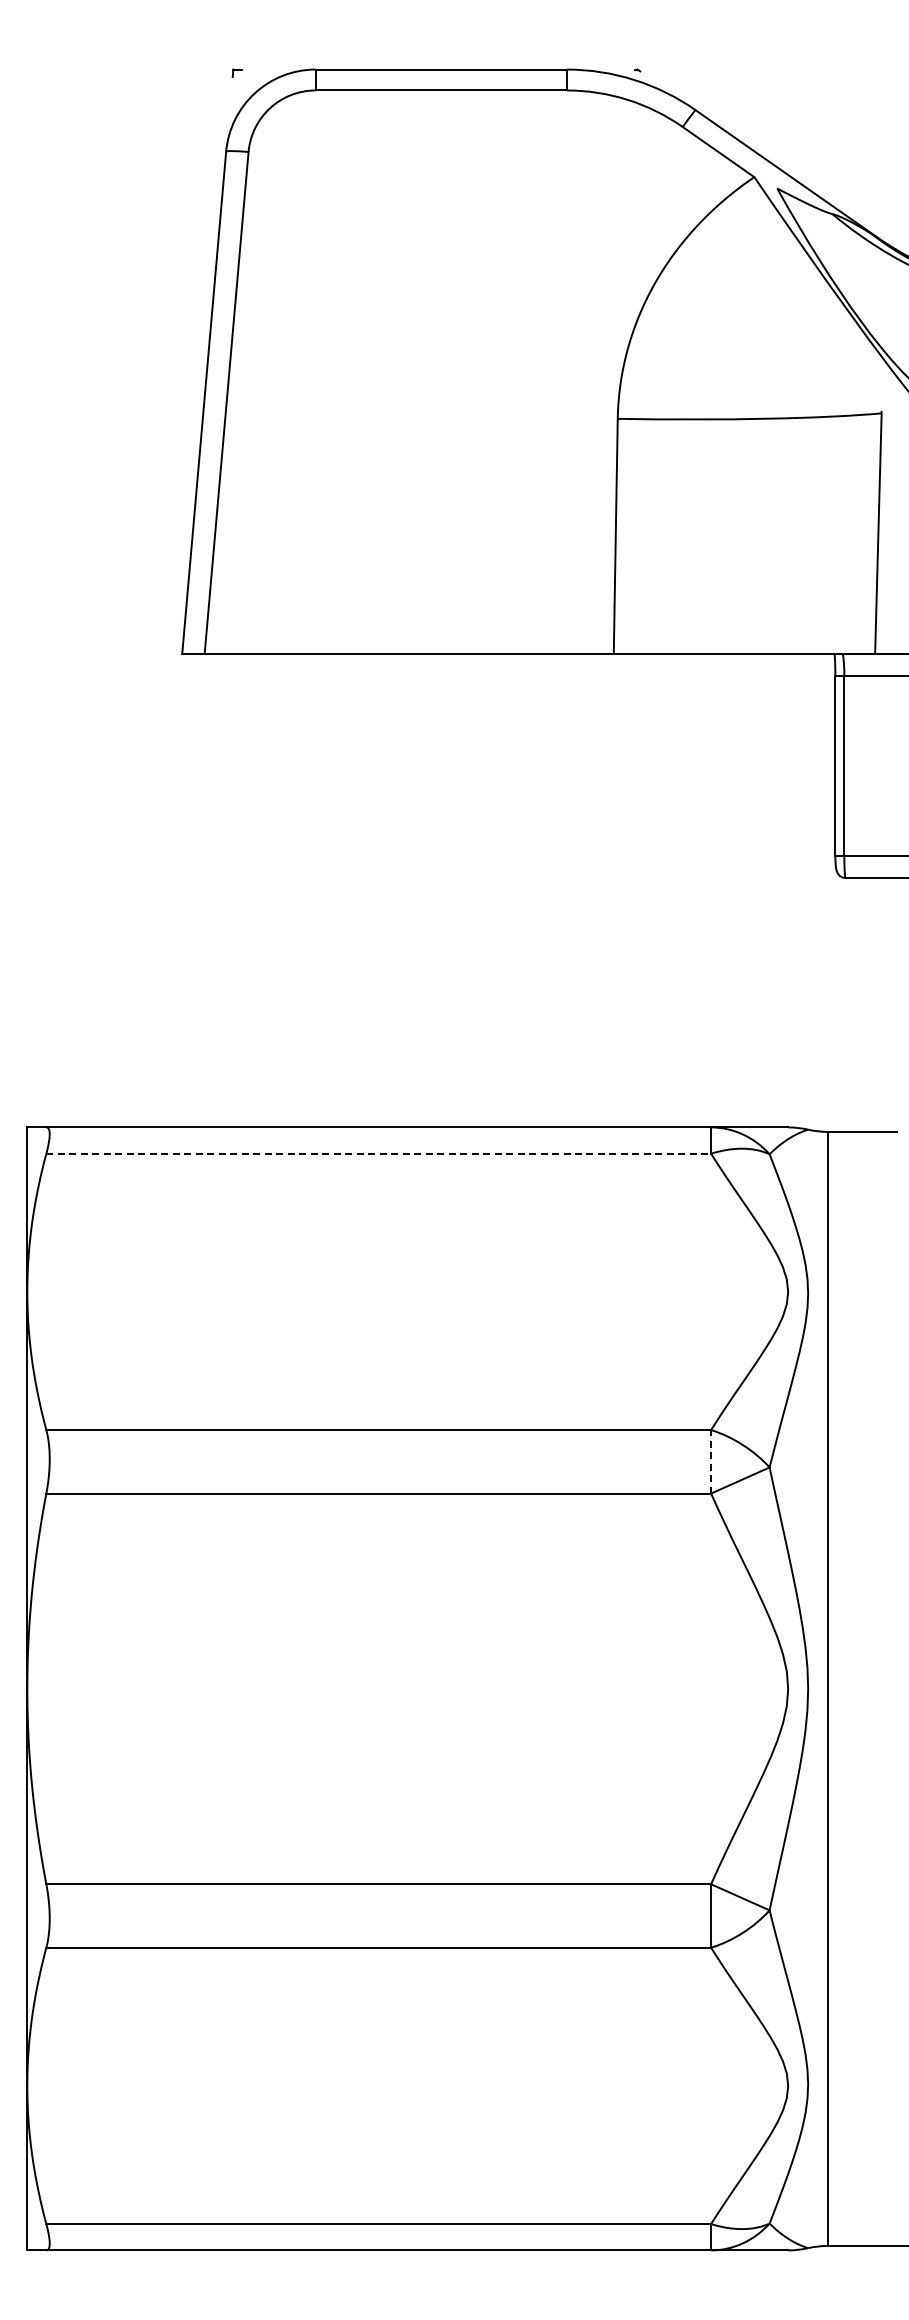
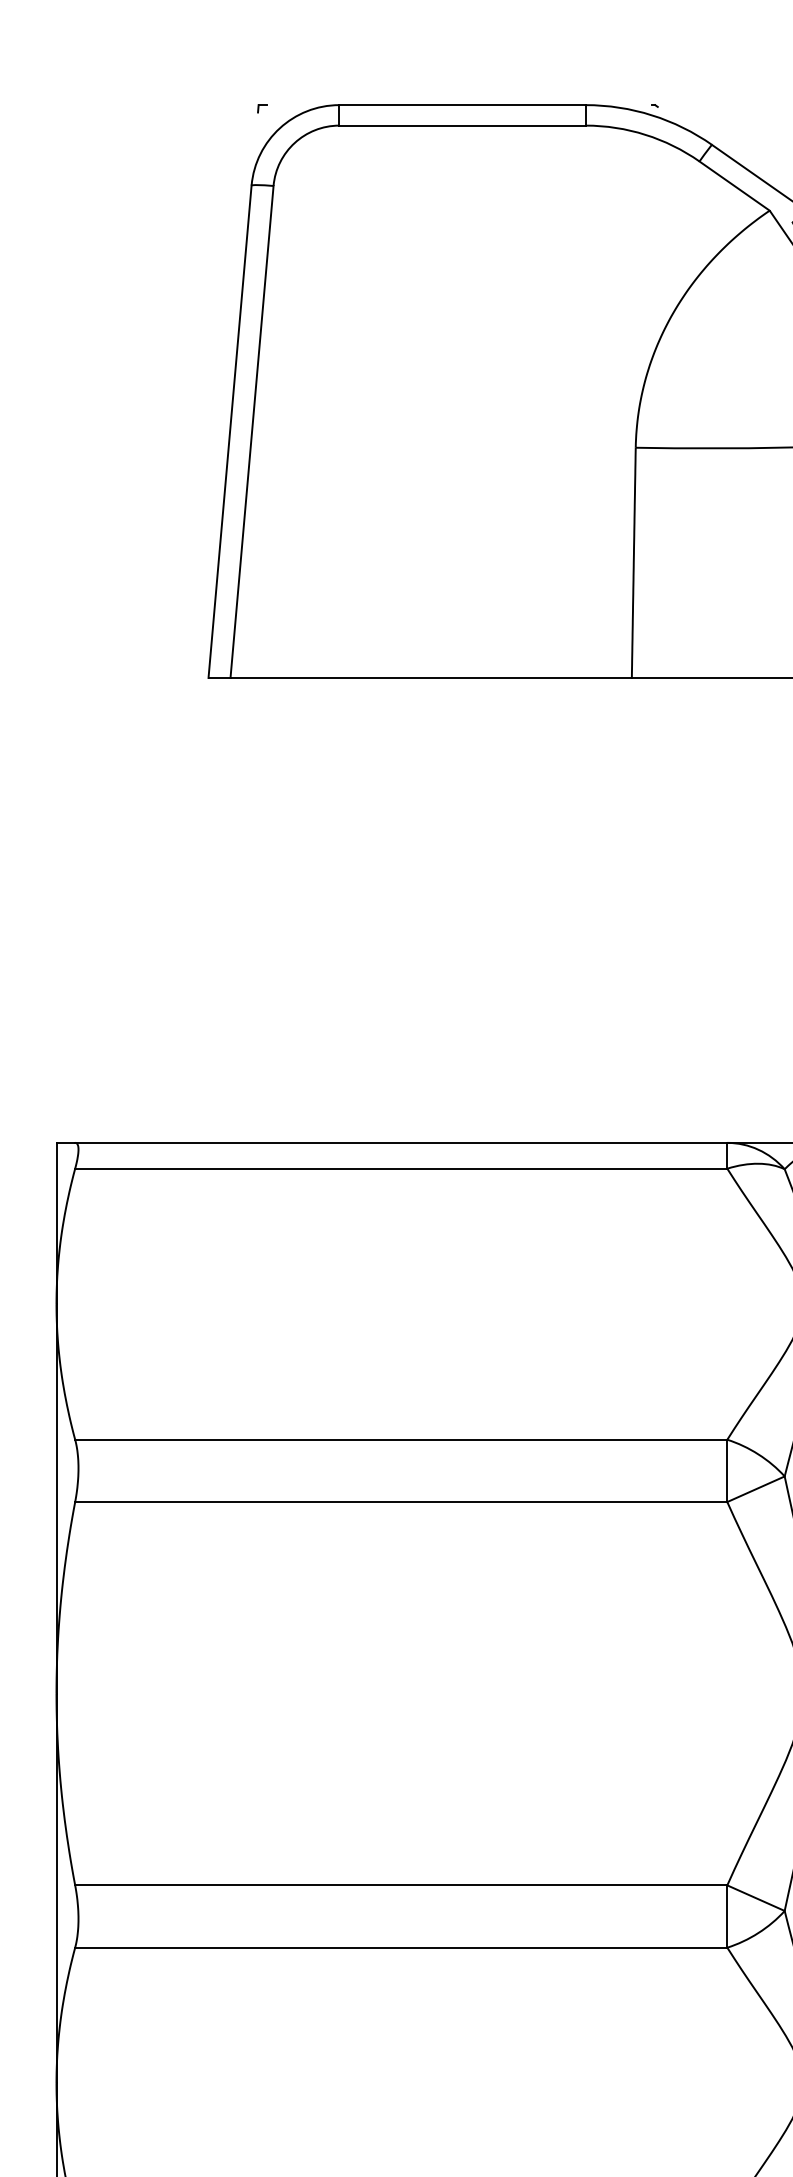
line: (379, 1153) -> (402, 1168), dashed -> solid
line: (711, 1461) -> (727, 1470), dashed -> solid

